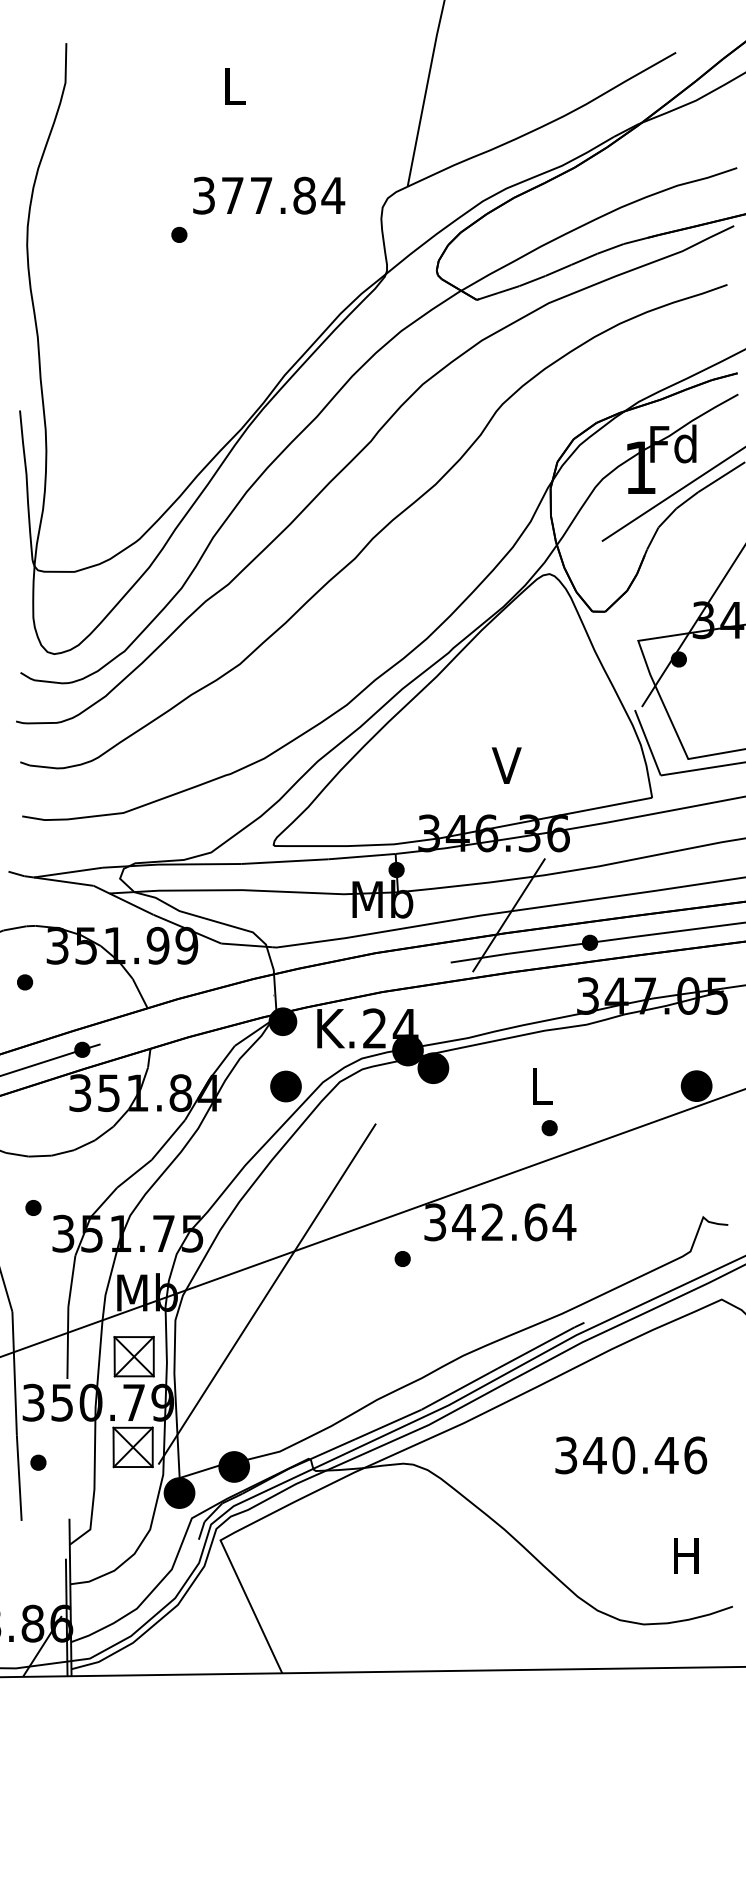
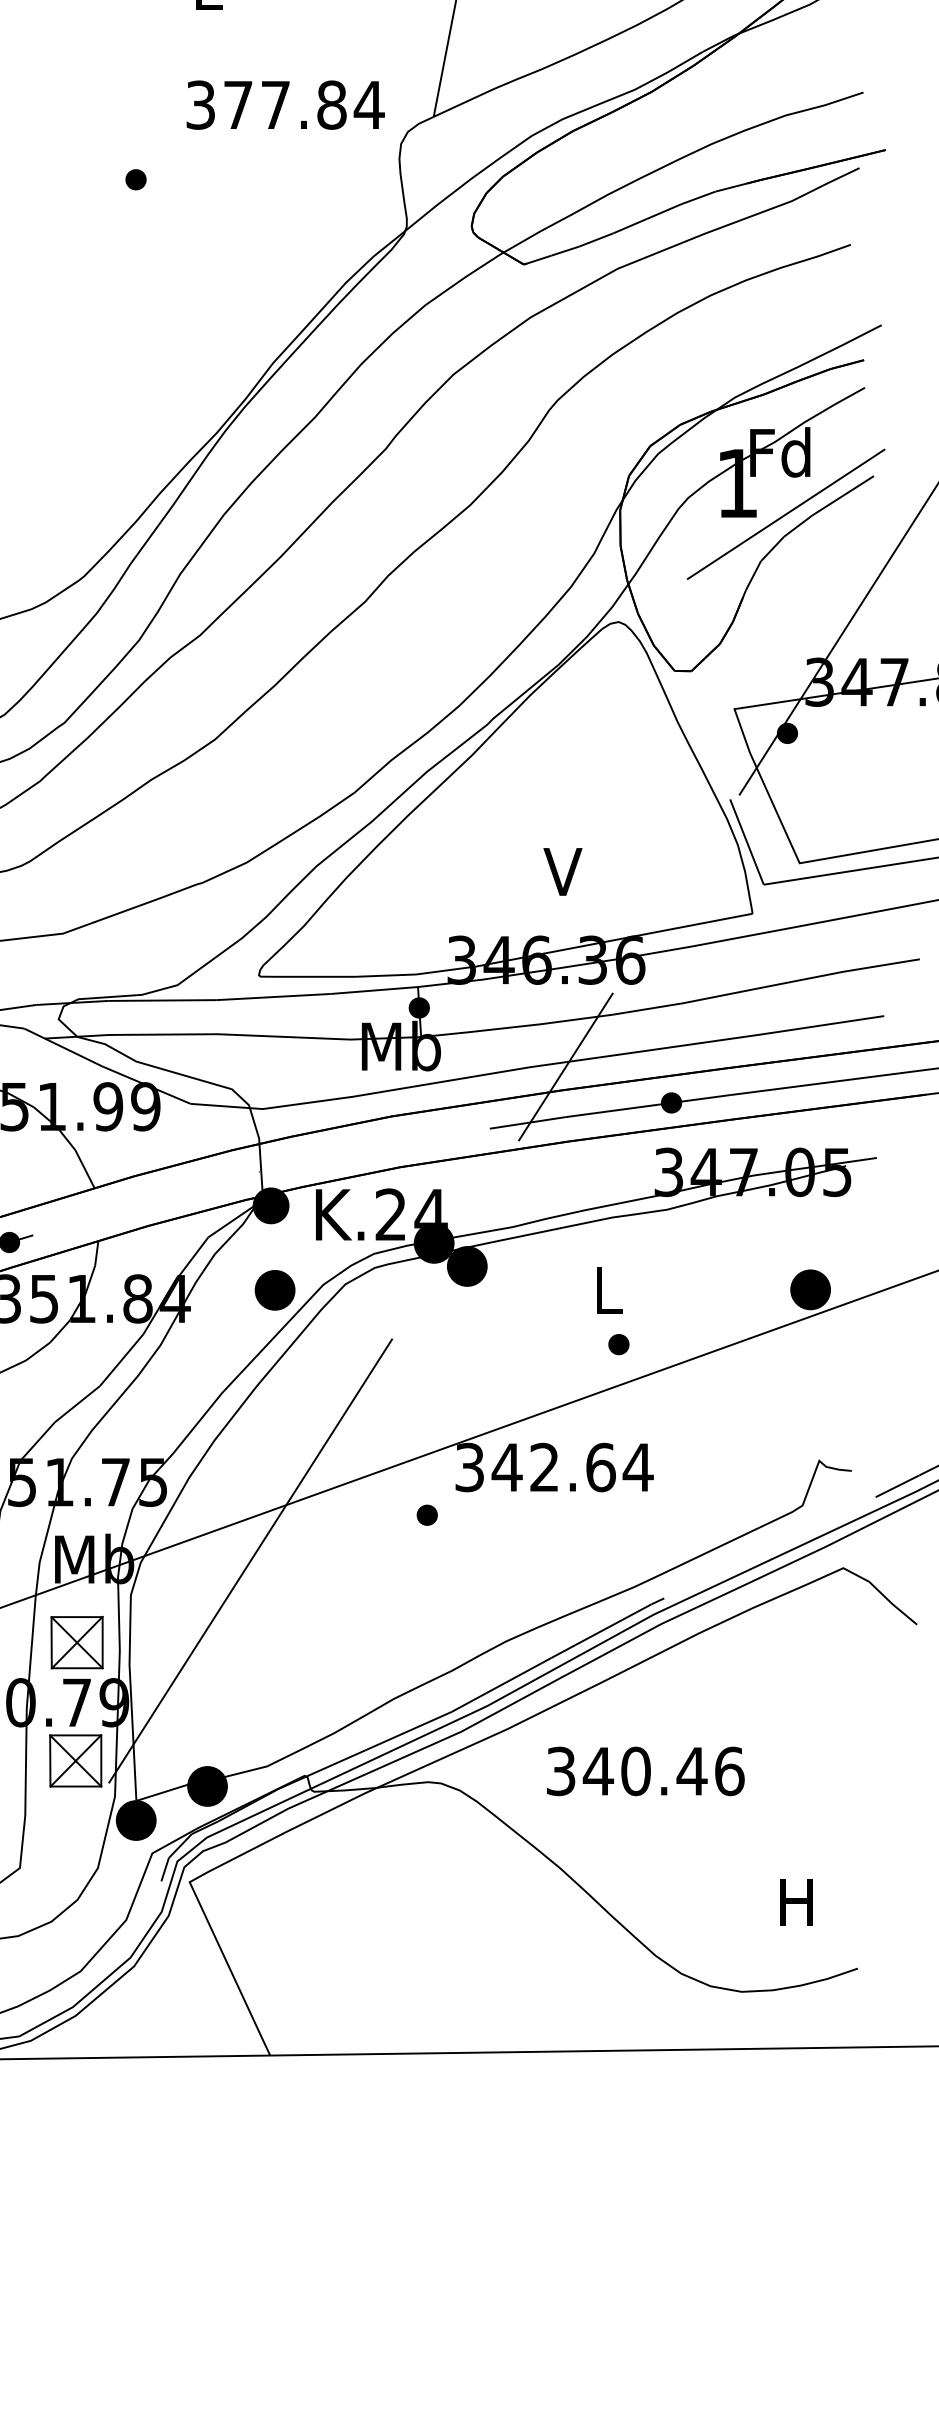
text: (269, 195) -> (286, 104), moved
text: (631, 1455) -> (646, 1771), moved

